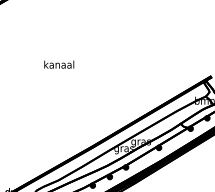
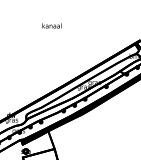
text: (58, 64) -> (51, 25), moved

